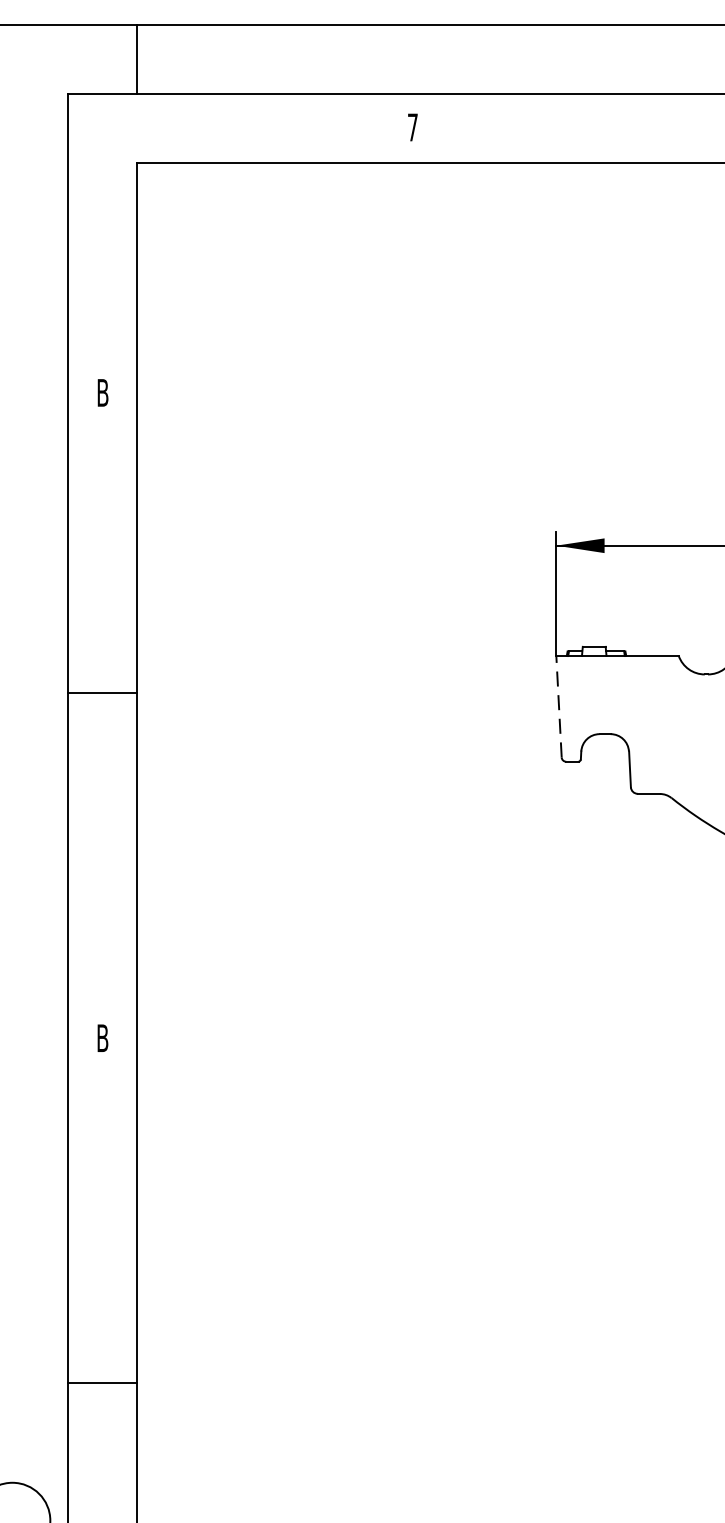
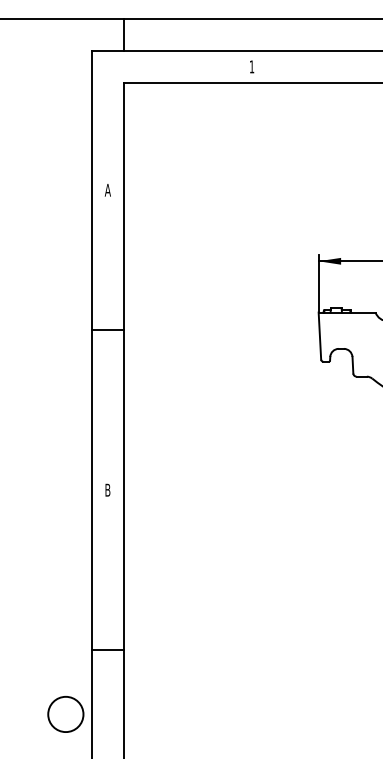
text: (411, 126) -> (251, 66), 7 -> 1
text: (101, 391) -> (107, 189), B -> A
line: (558, 707) -> (319, 336), dashed -> solid

